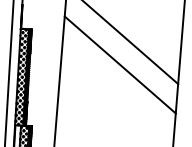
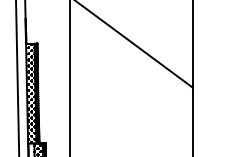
line: (120, 64) -> (131, 72), removed

